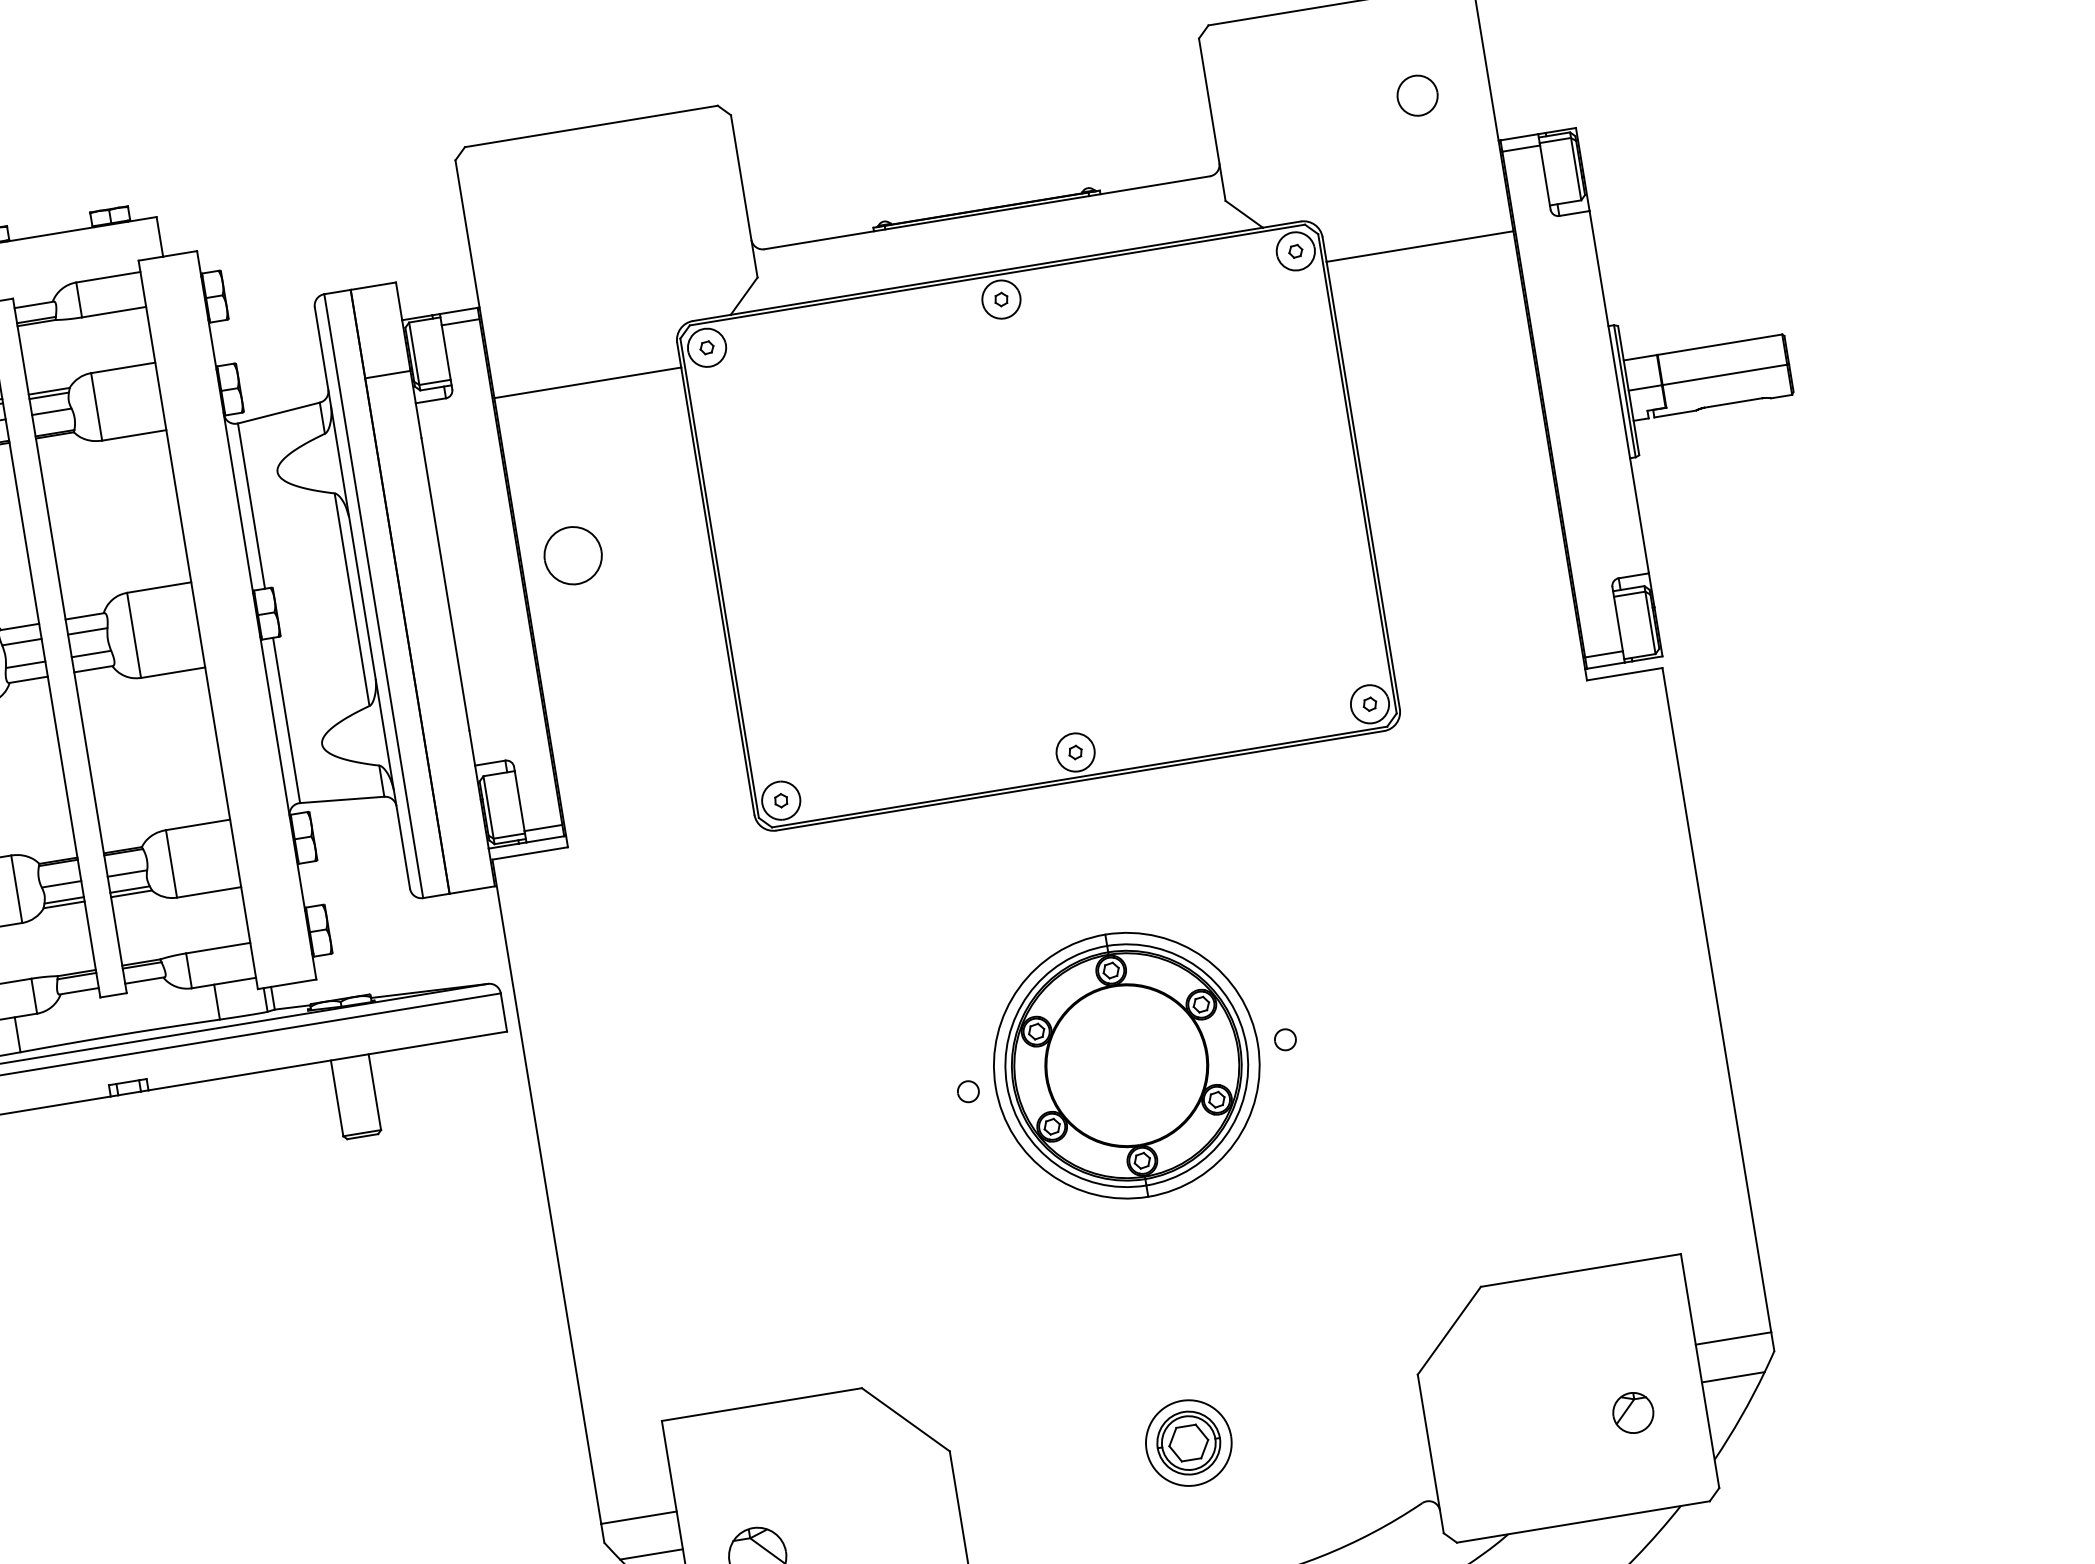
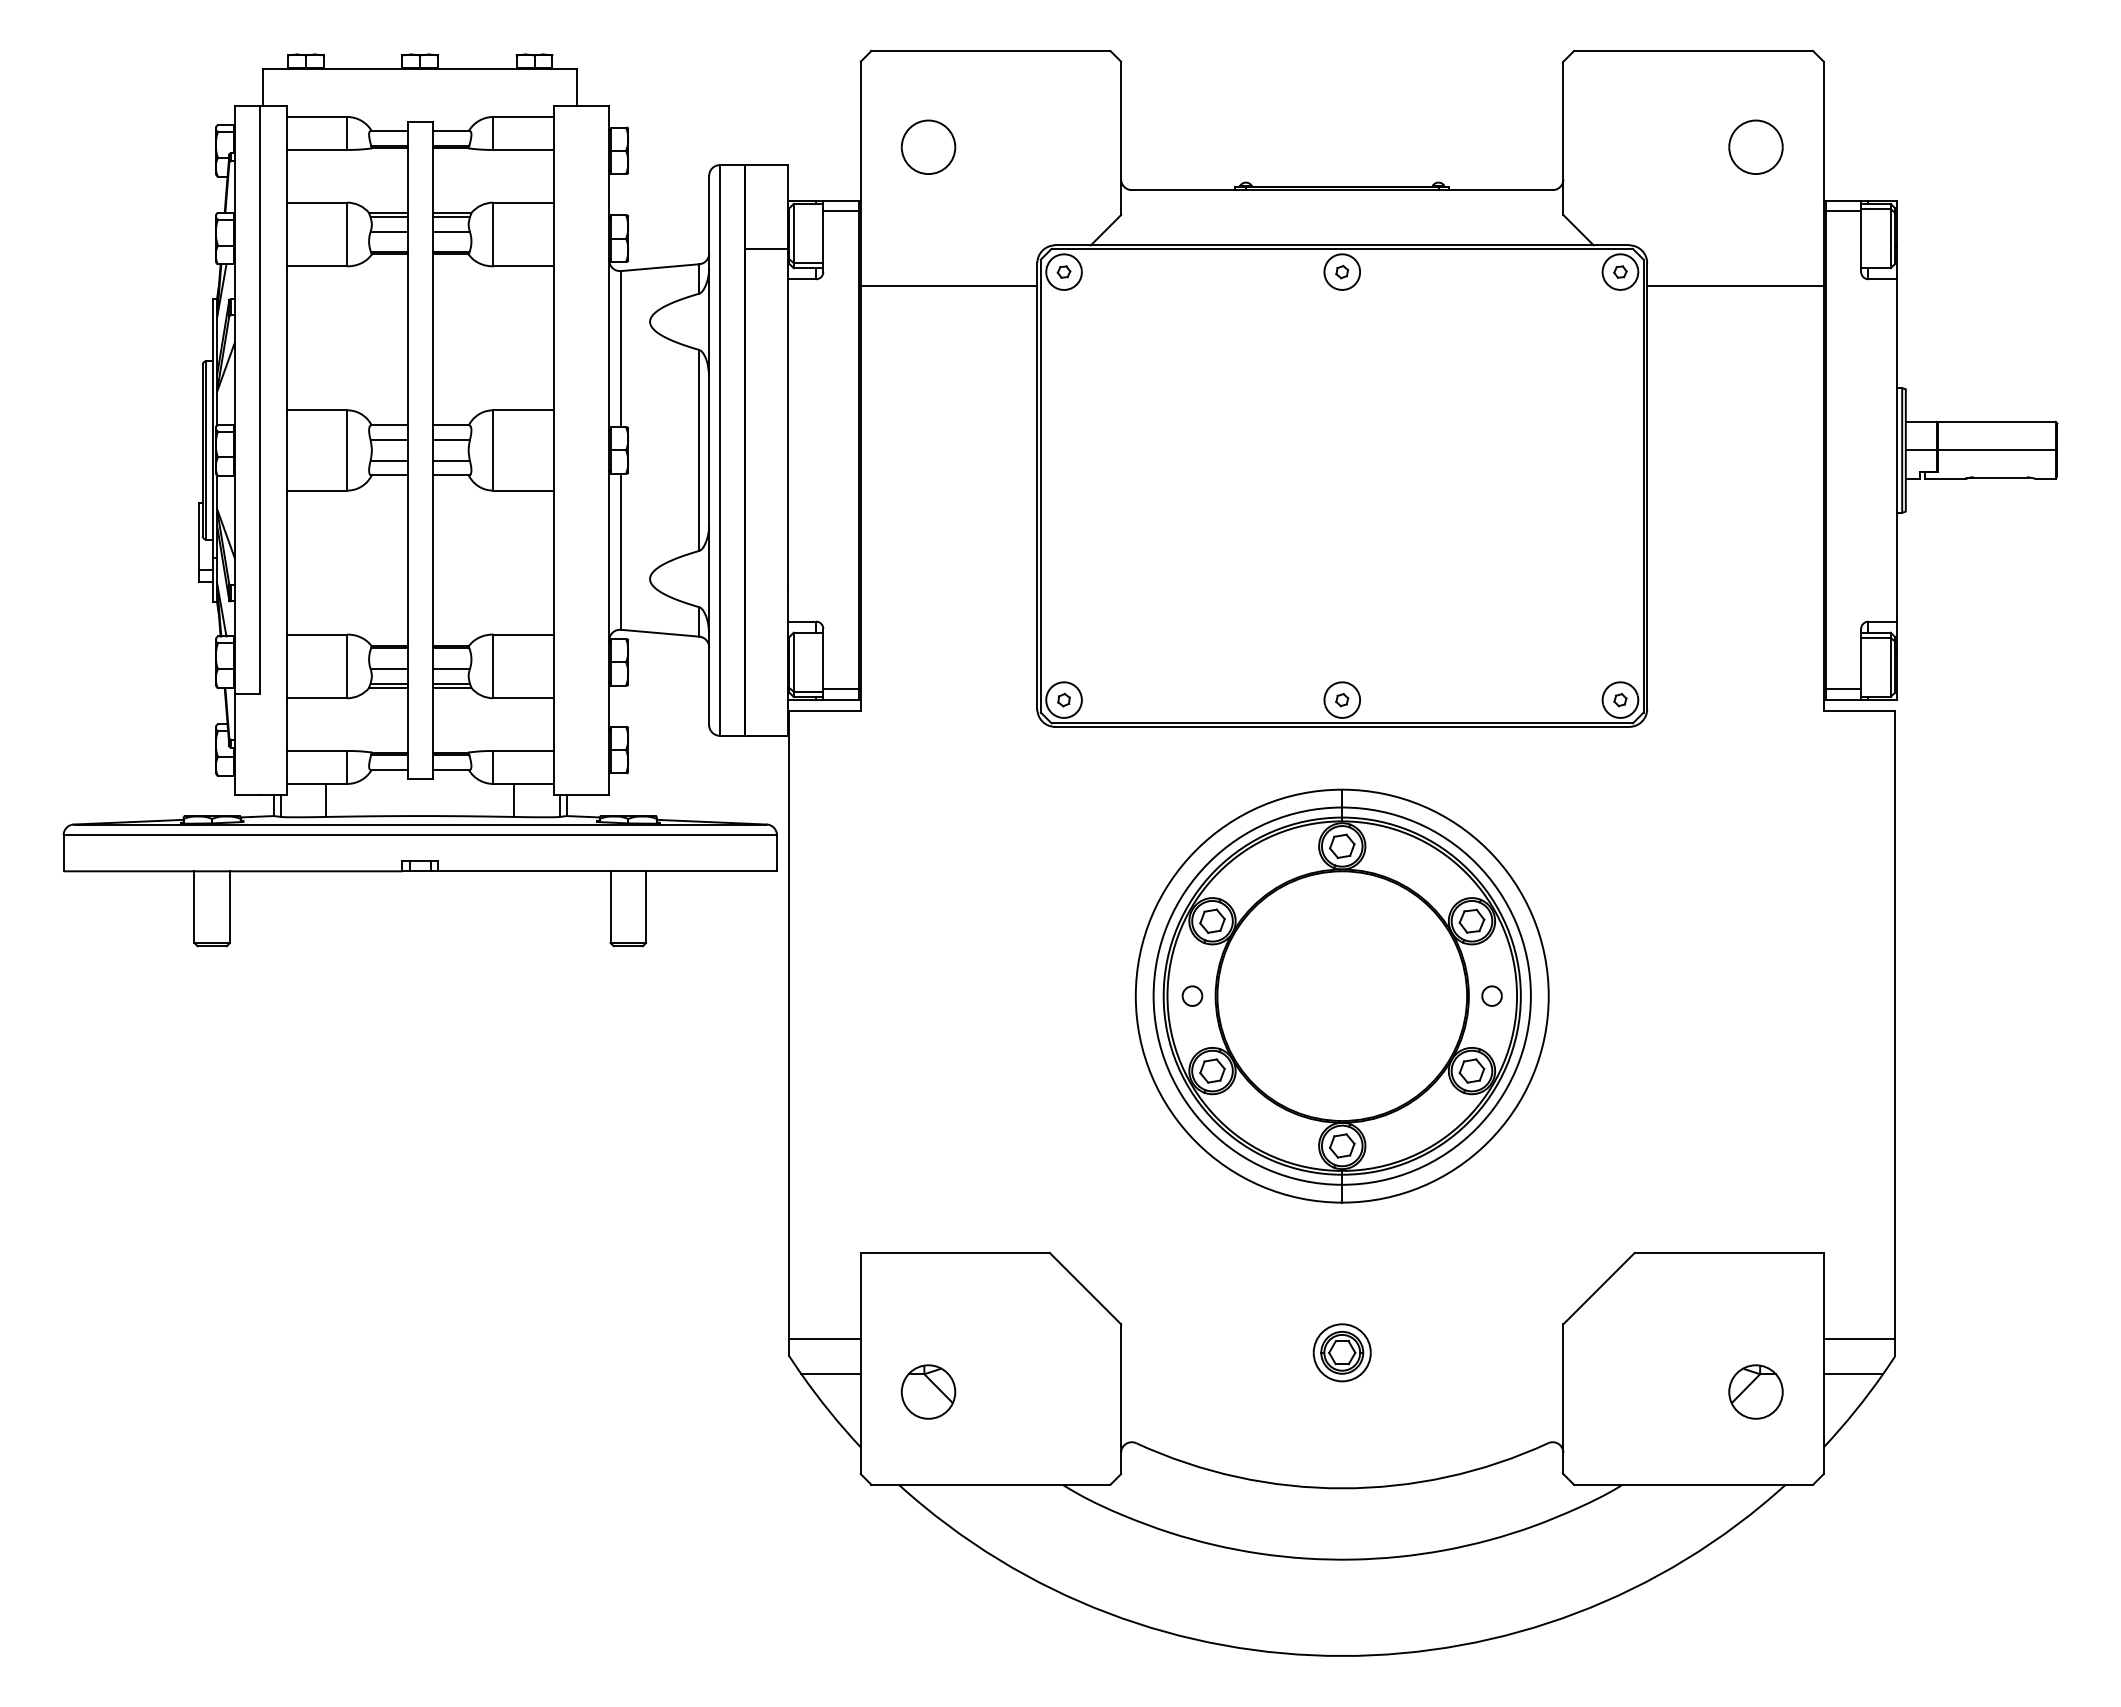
part: (1416, 95) -> (1755, 146), size x1.43
part: (573, 554) -> (928, 146), moved
part: (1125, 1065) -> (1341, 995), size x1.67
part: (1632, 1412) -> (1755, 1391), size x1.43
part: (1187, 1442) -> (1341, 1352), size x0.71

